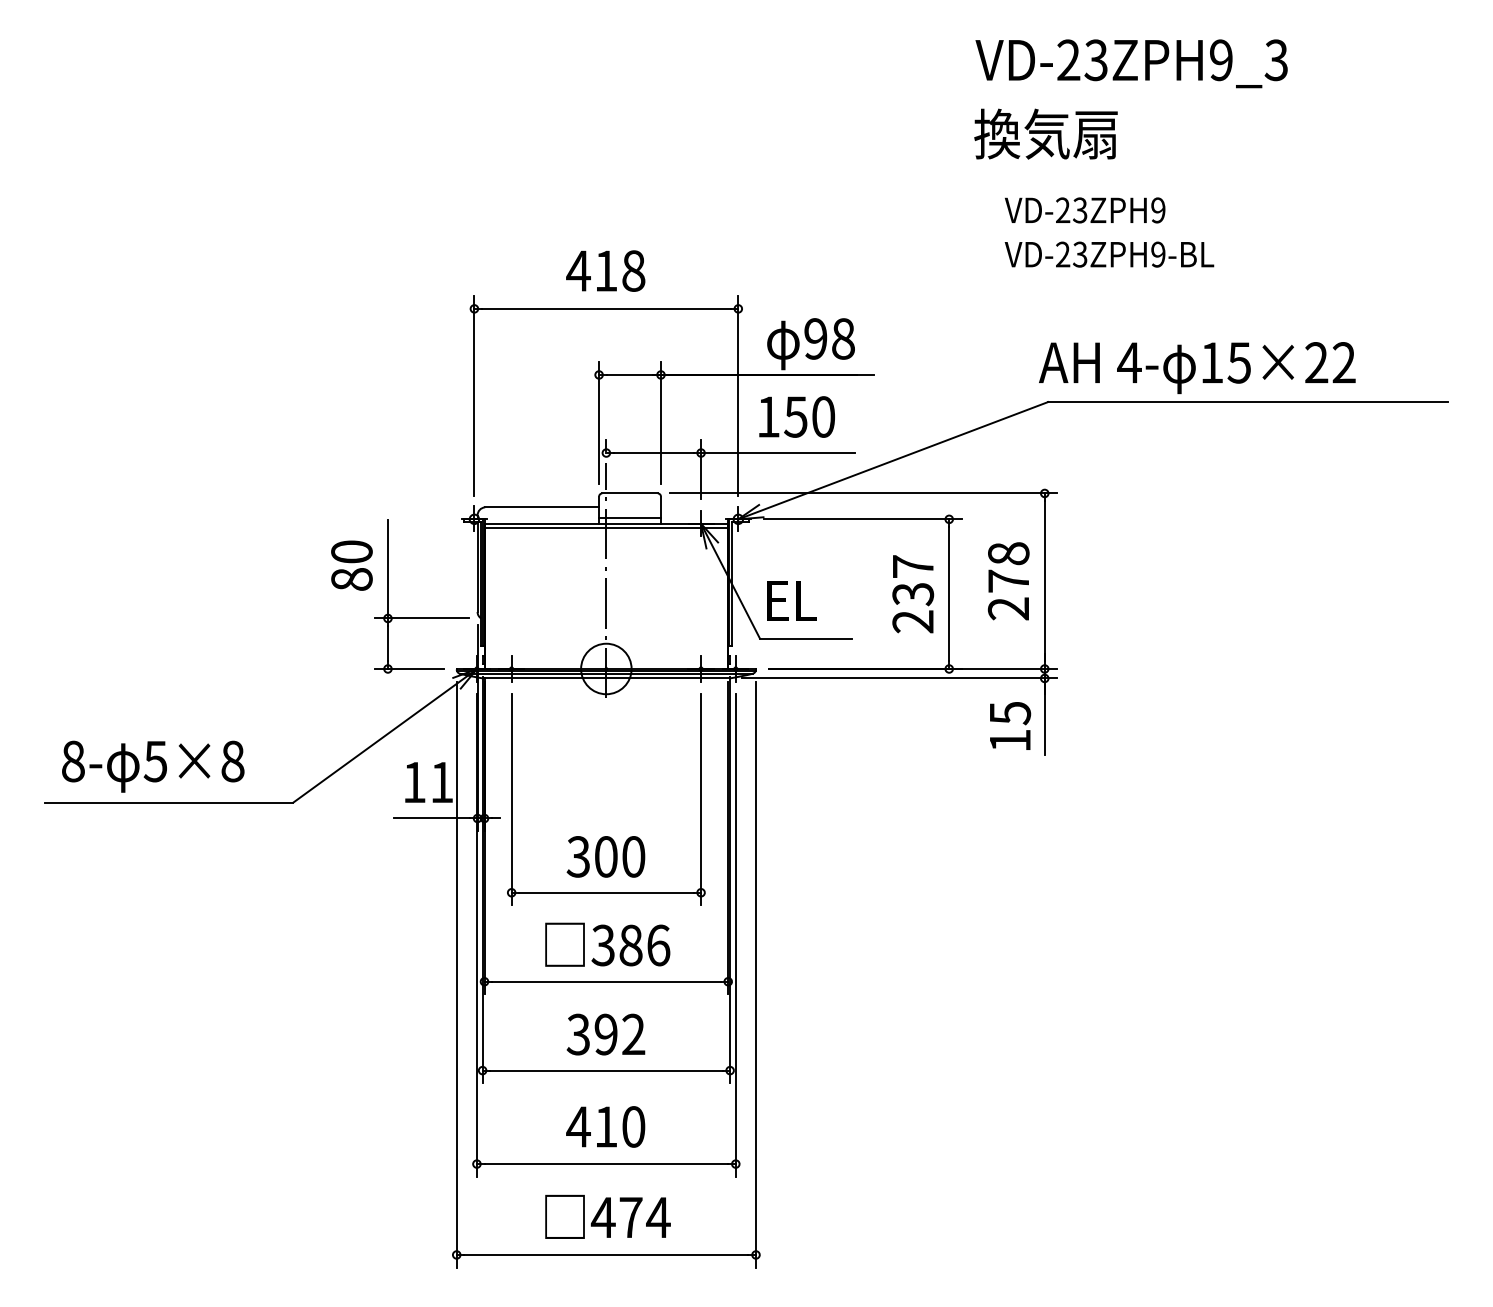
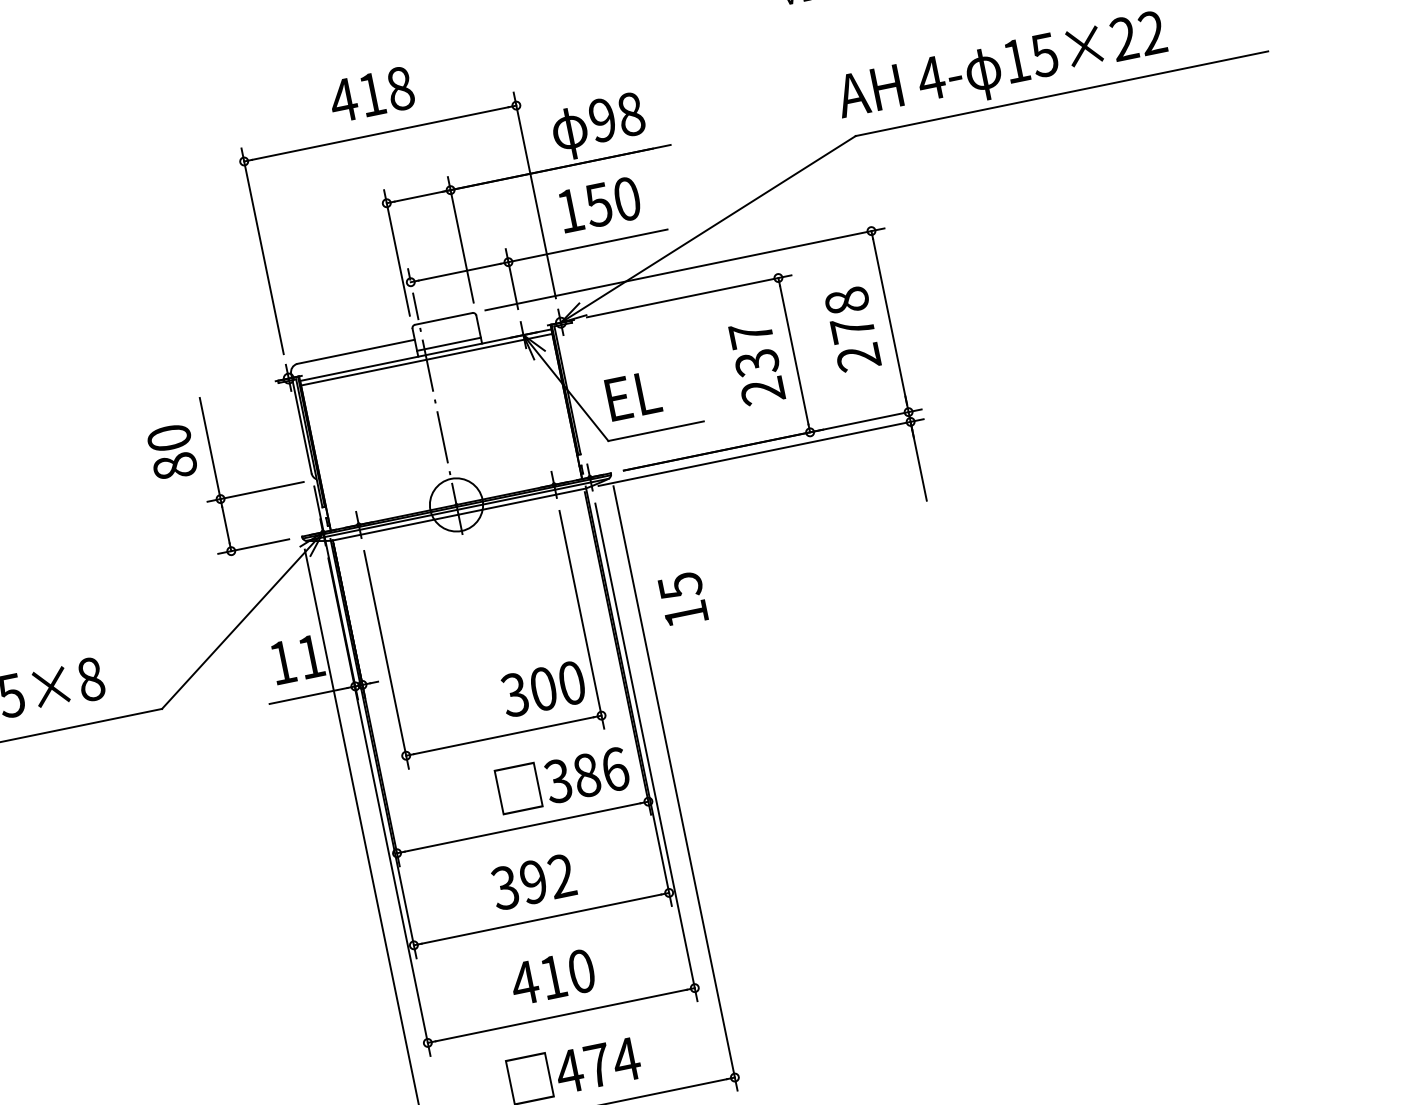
text: (1010, 725) -> (683, 598), moved
text: (605, 856) -> (542, 688), moved
text: (607, 944) -> (562, 779), moved

